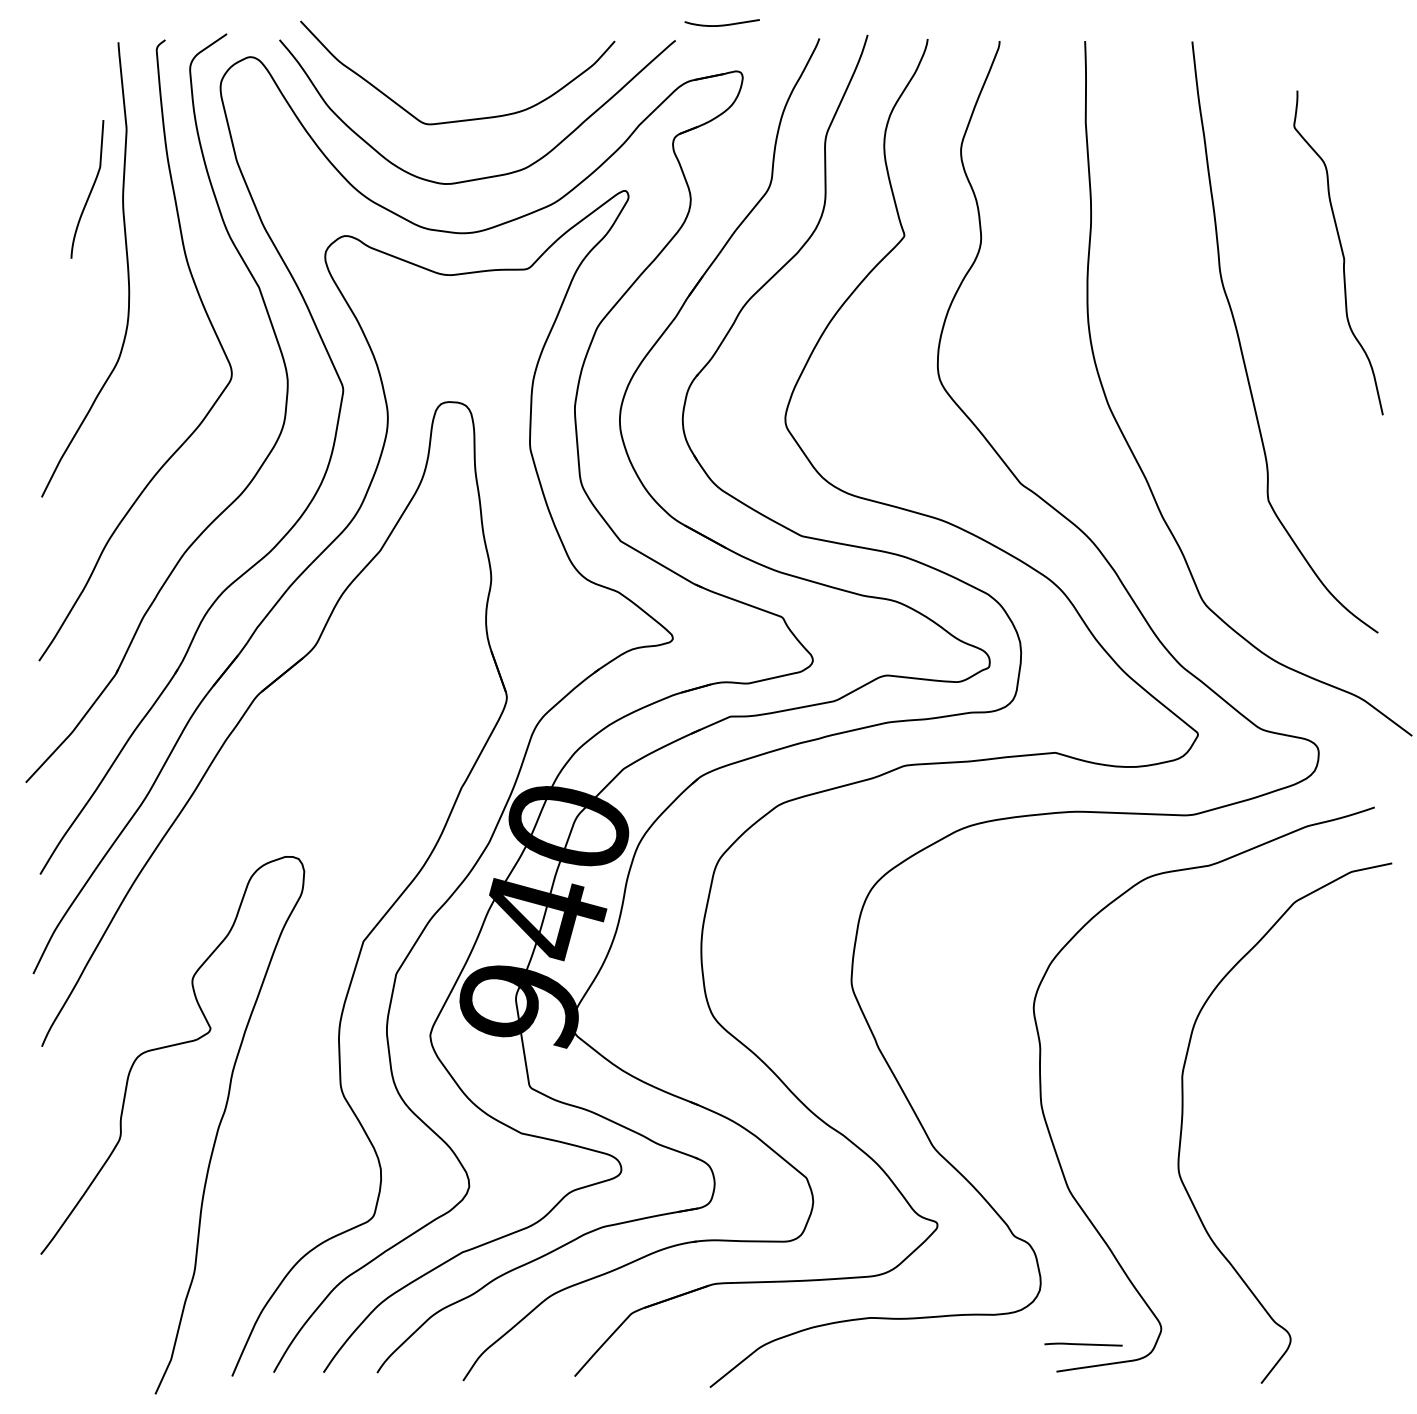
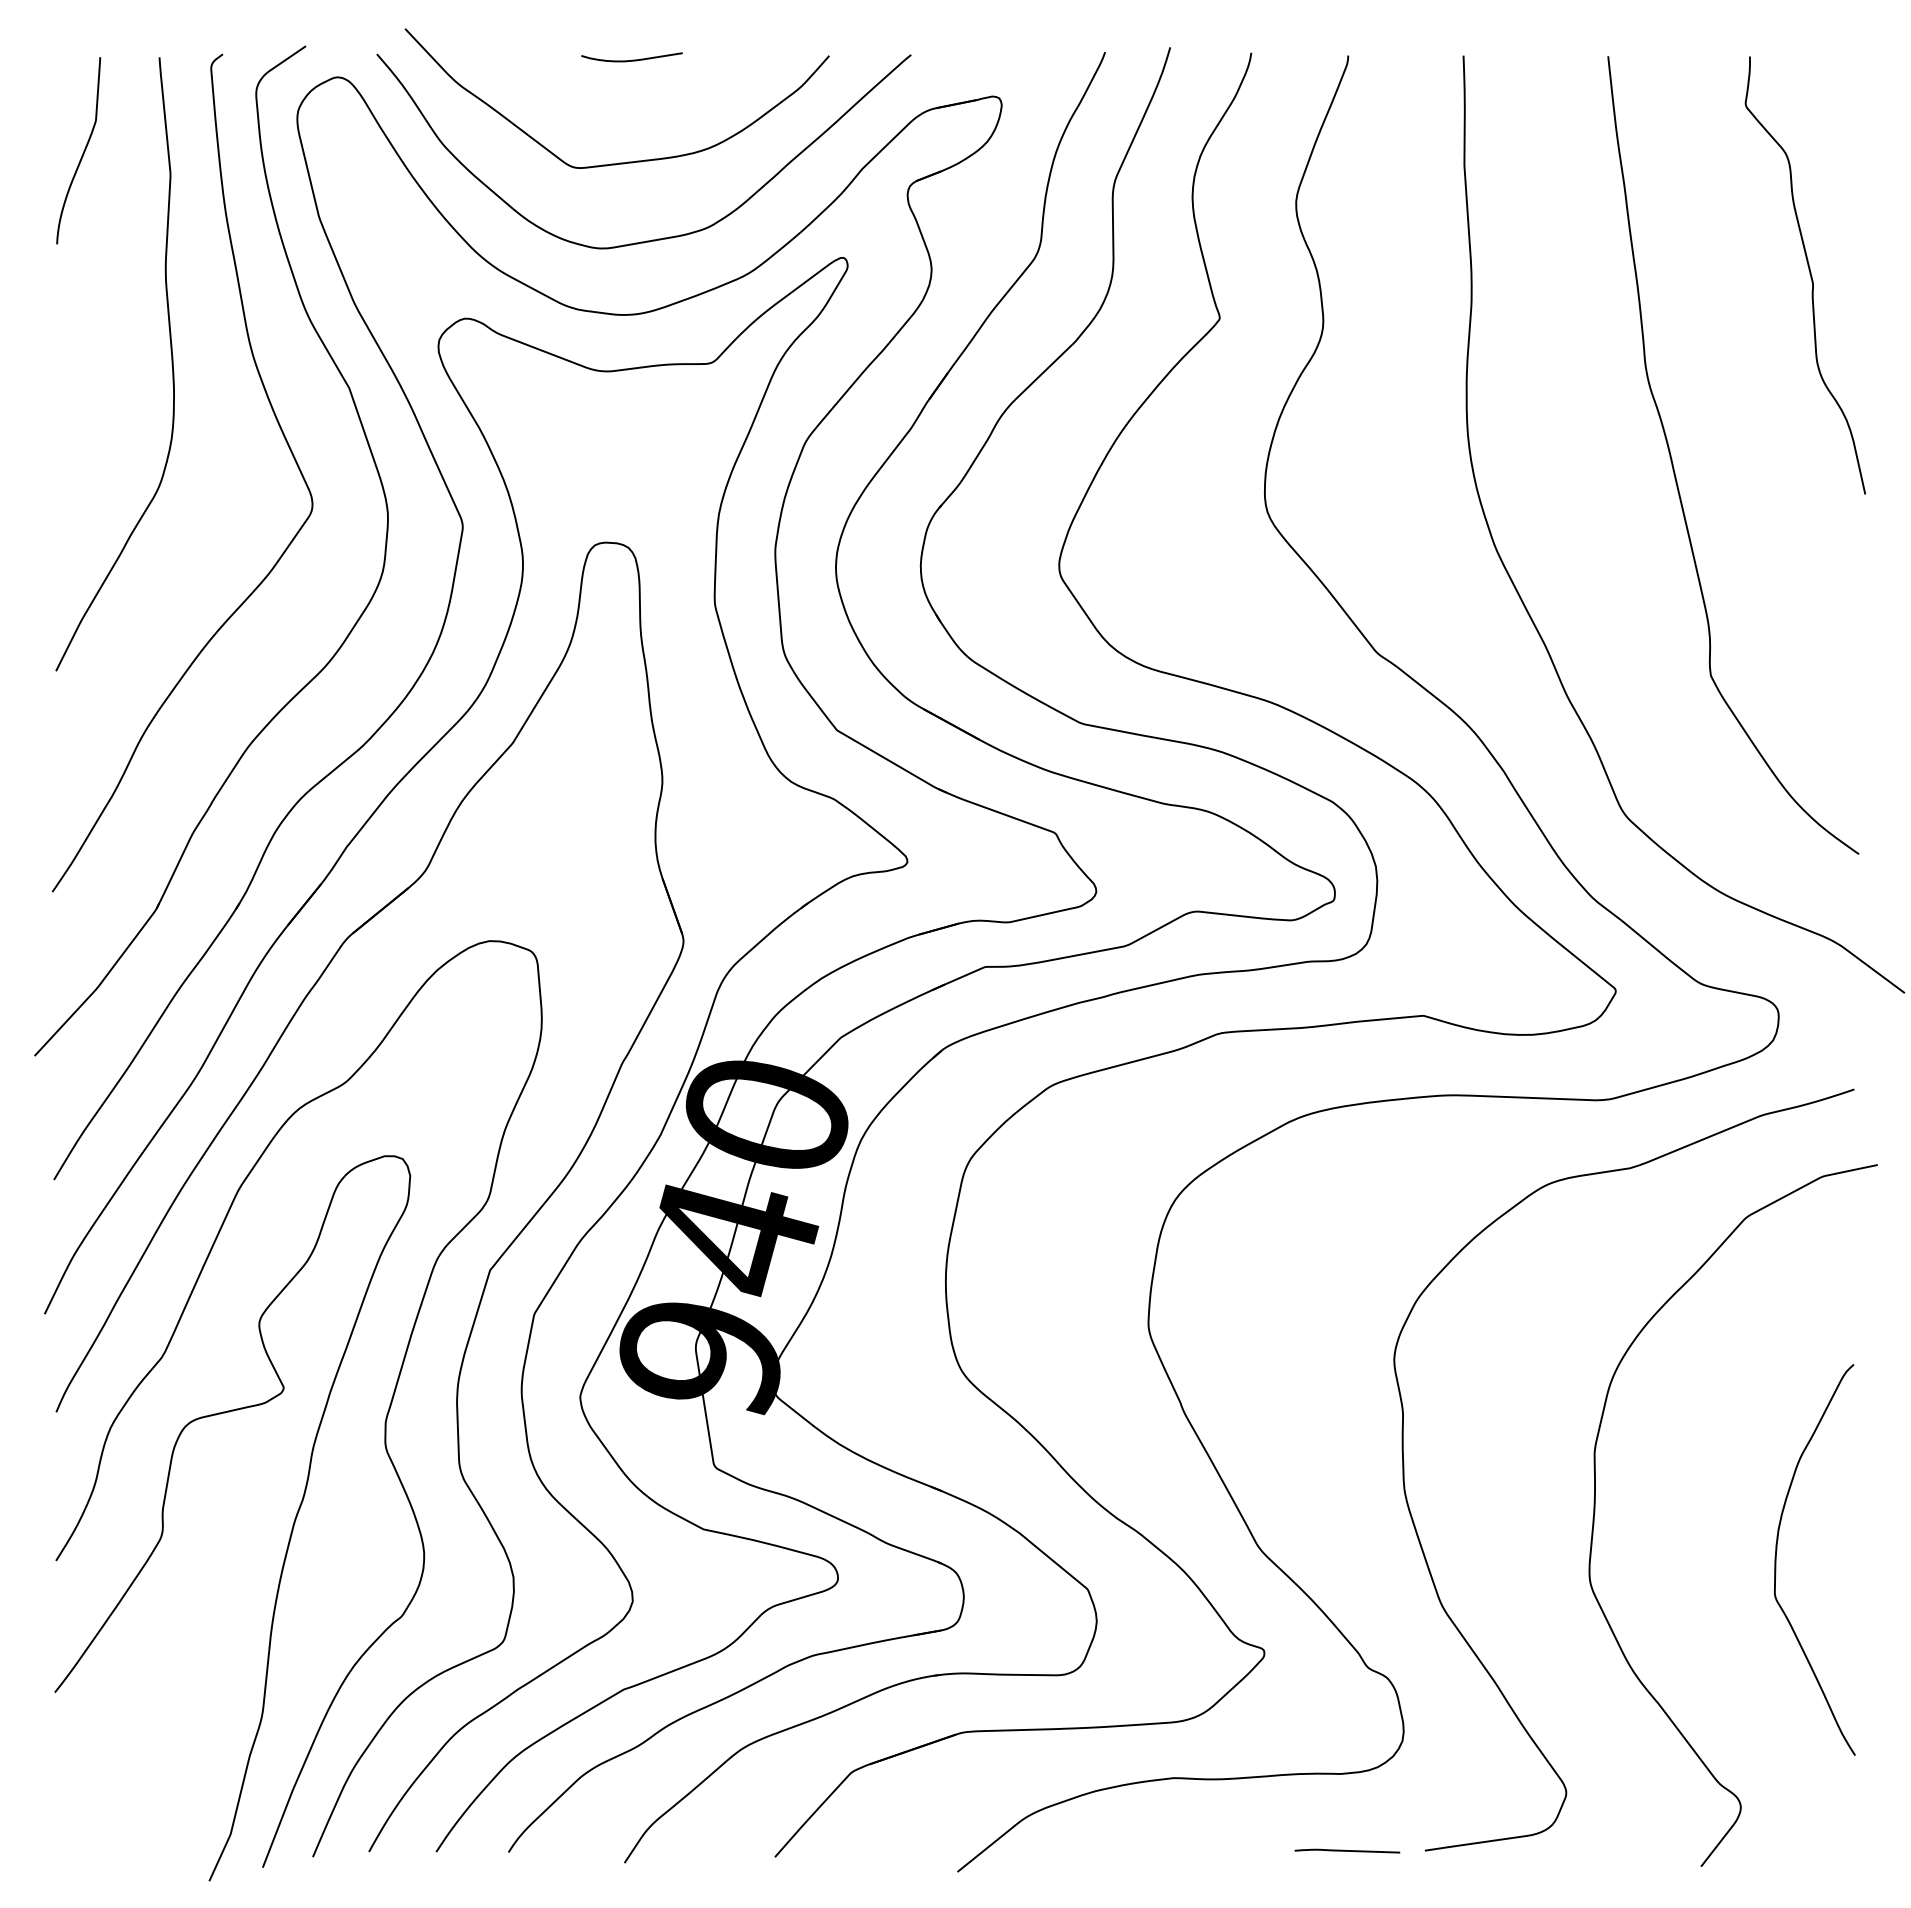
curve: (722, 24) -> (632, 59), moved
curve: (90, 189) -> (83, 150), moved
curve: (1341, 252) -> (1809, 274), moved
curve: (285, 1054) -> (384, 1422), added
curve: (1317, 1155) -> (1776, 1559), added
curve: (1083, 1344) -> (1347, 1850), moved

